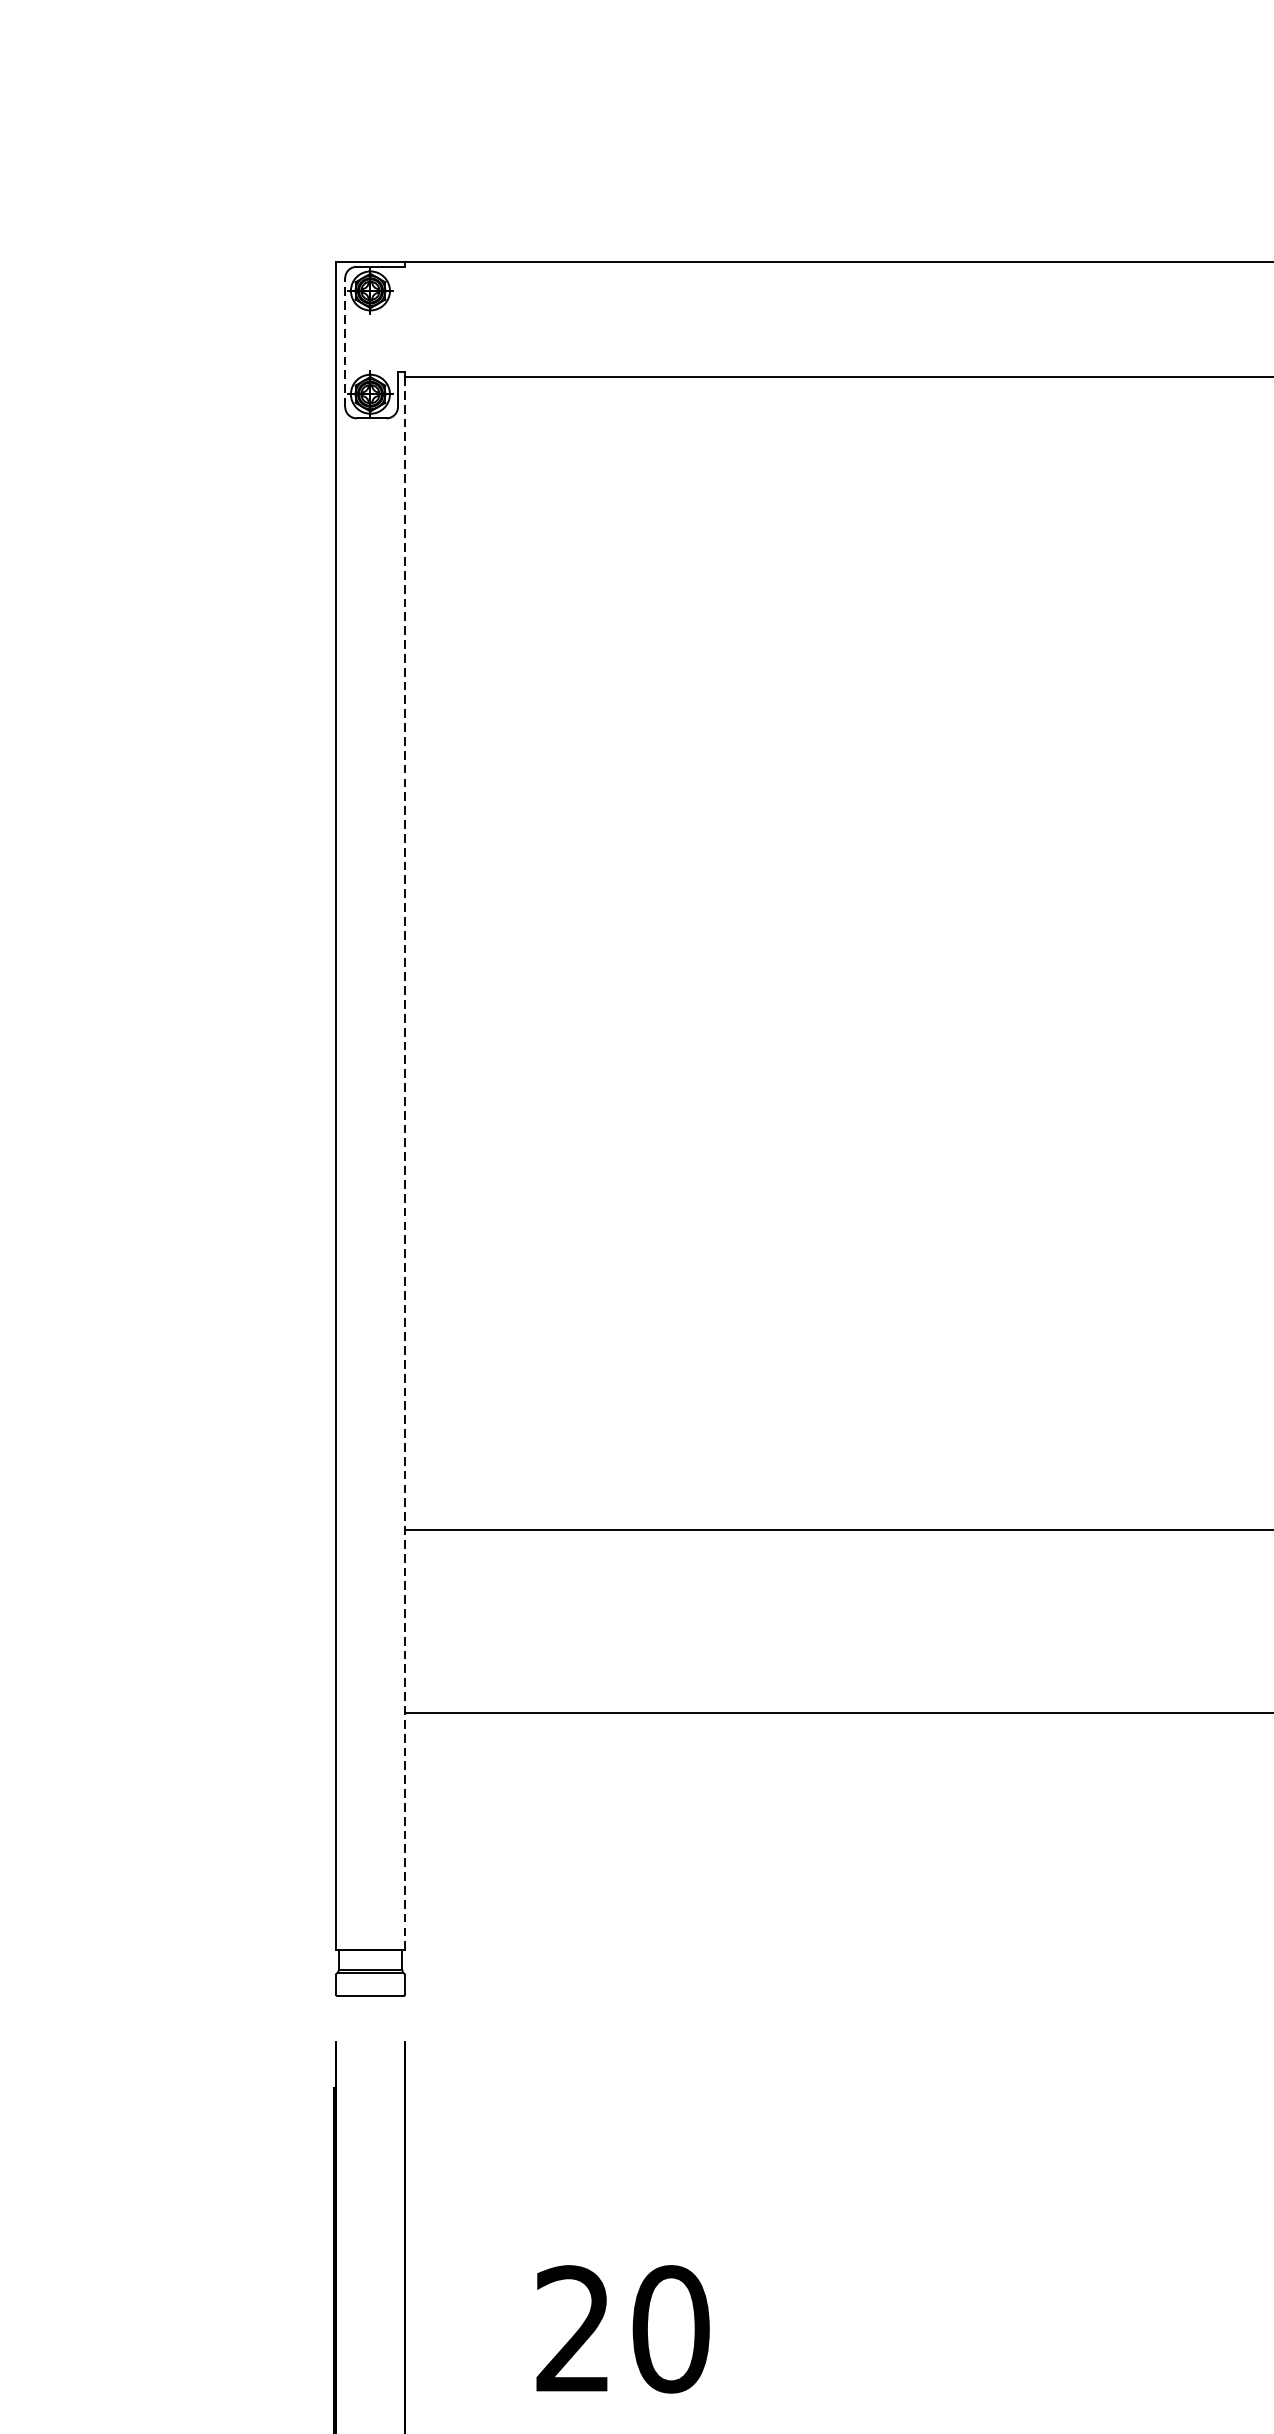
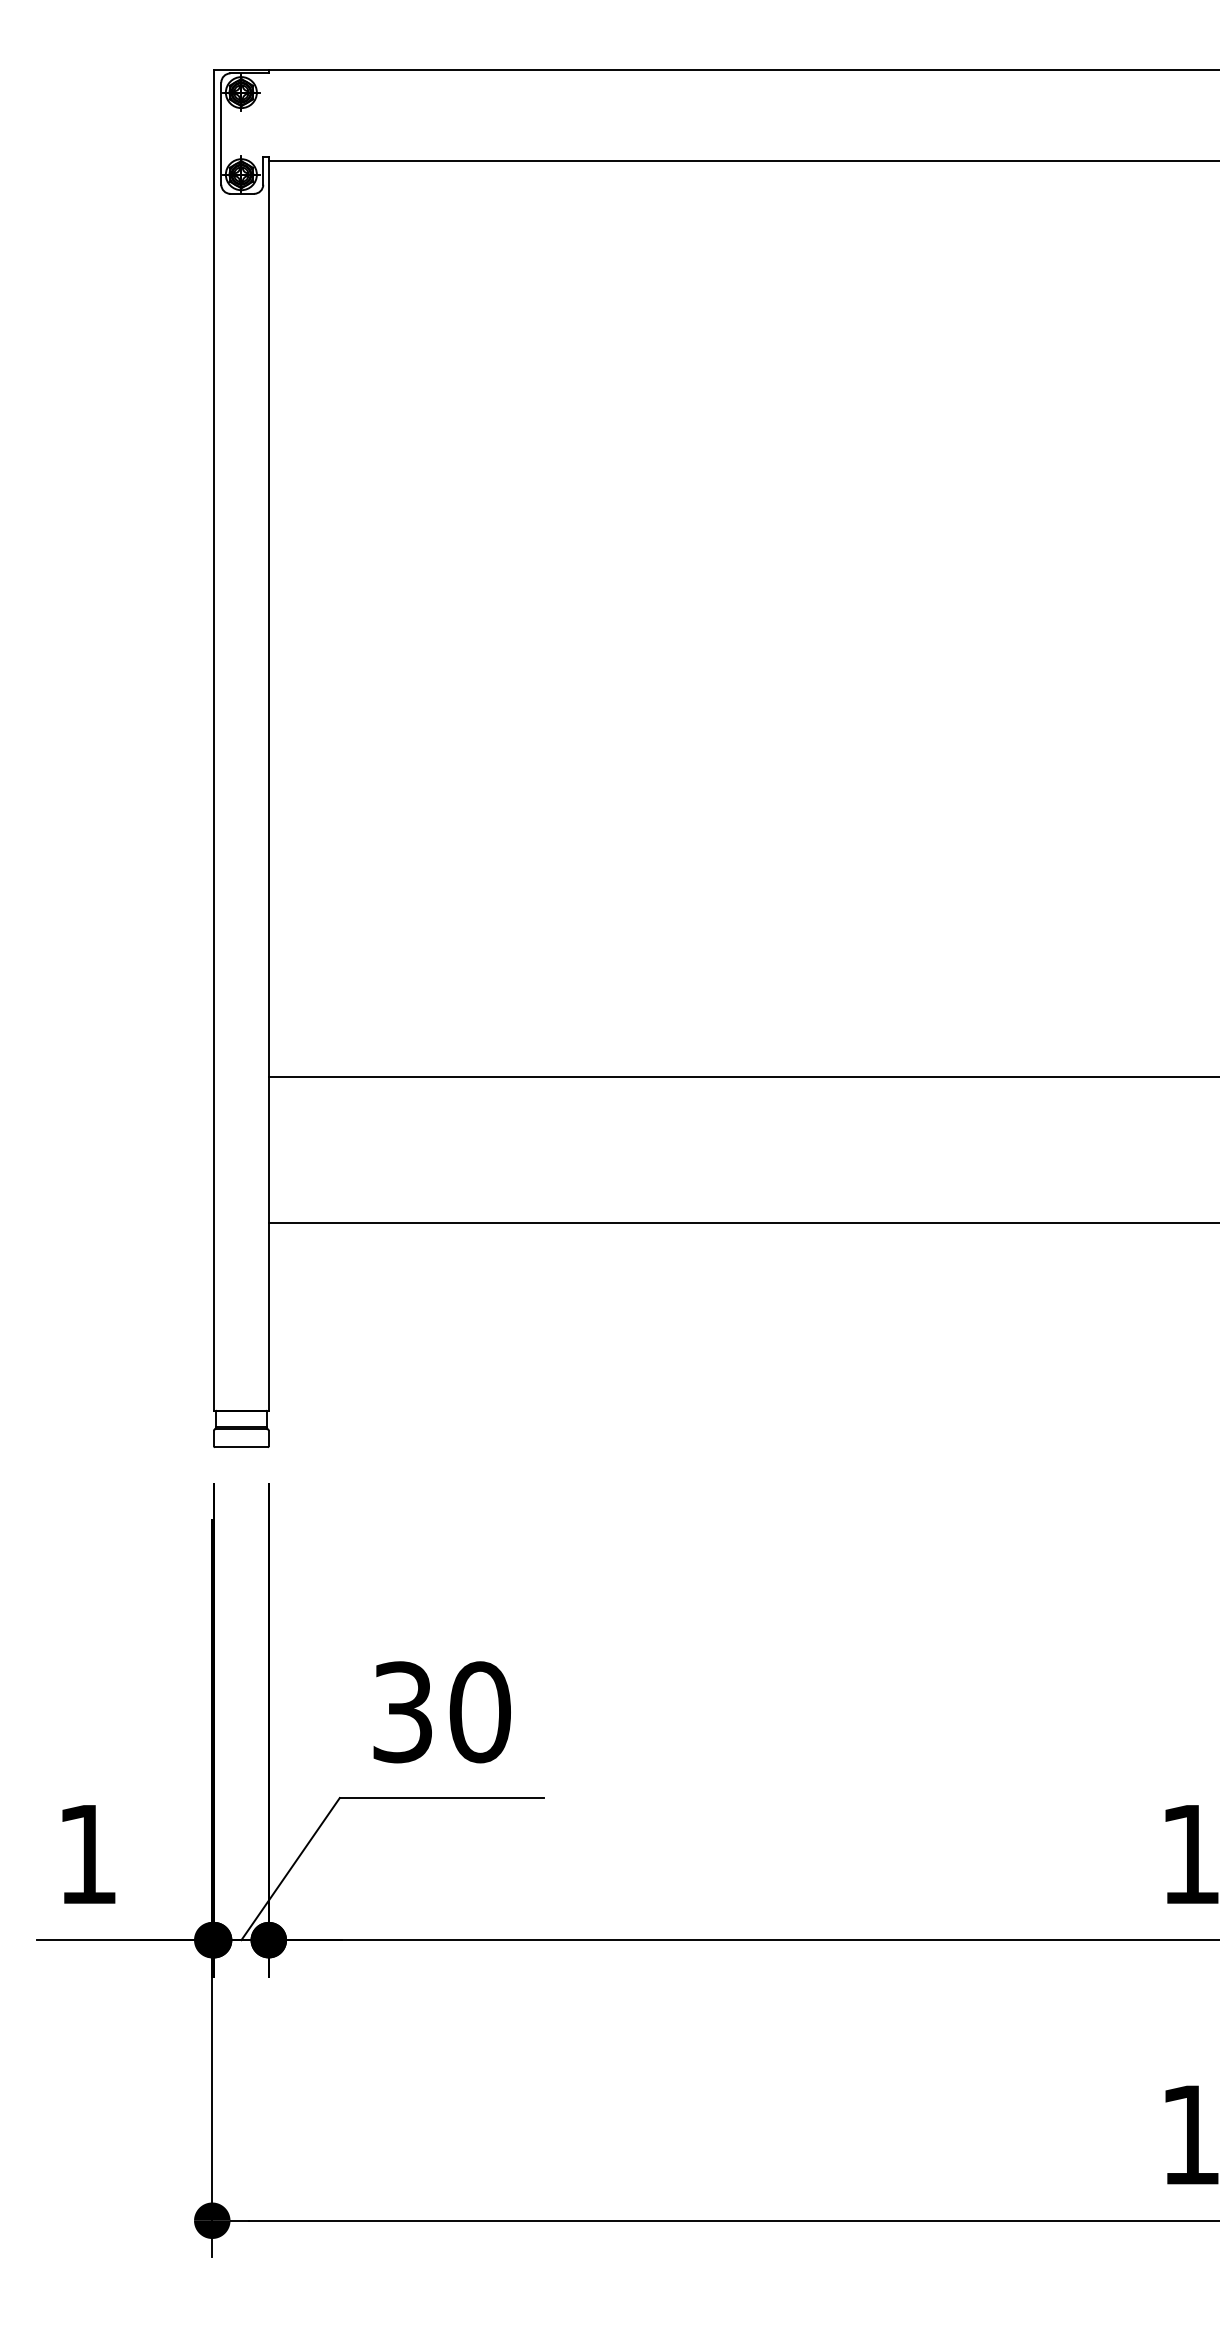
line: (345, 342) -> (221, 133), dashed -> solid
line: (404, 1162) -> (268, 785), dashed -> solid
text: (573, 2329) -> (402, 1712), 20 -> 30

